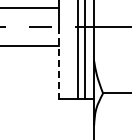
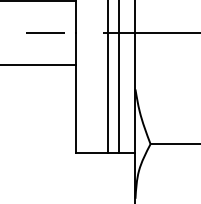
line: (58, 63) -> (75, 93), dashed -> solid

